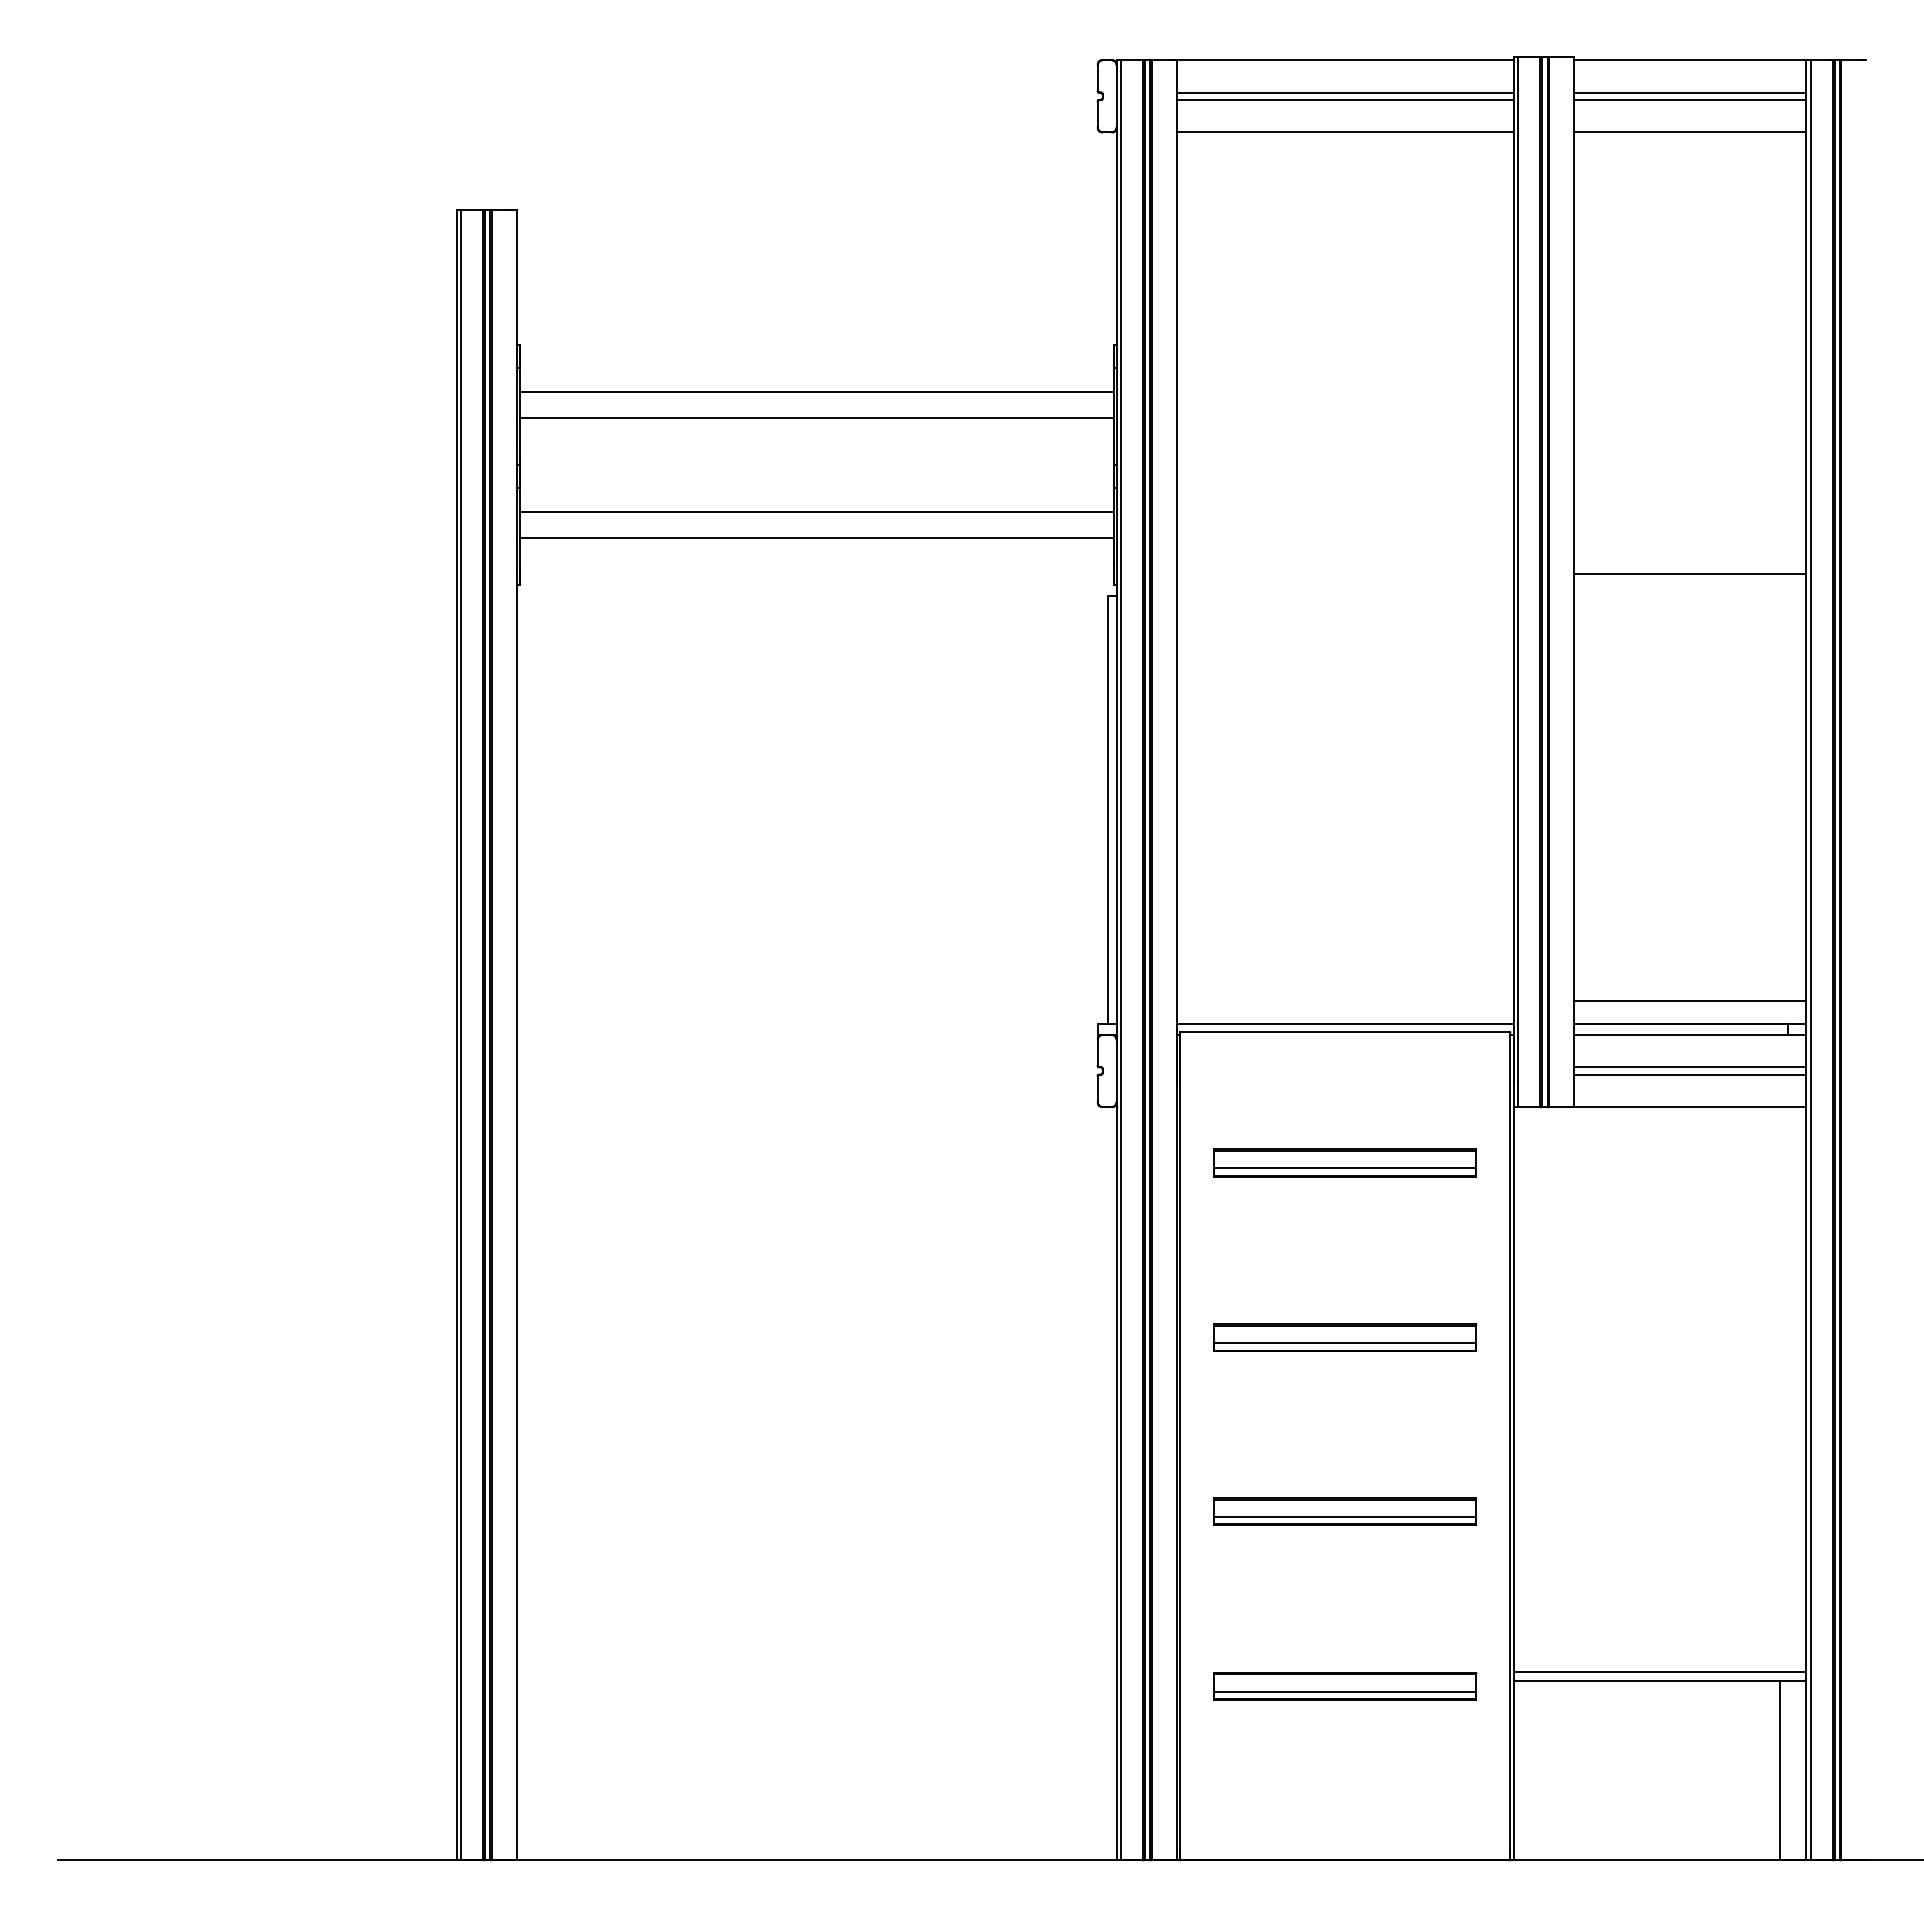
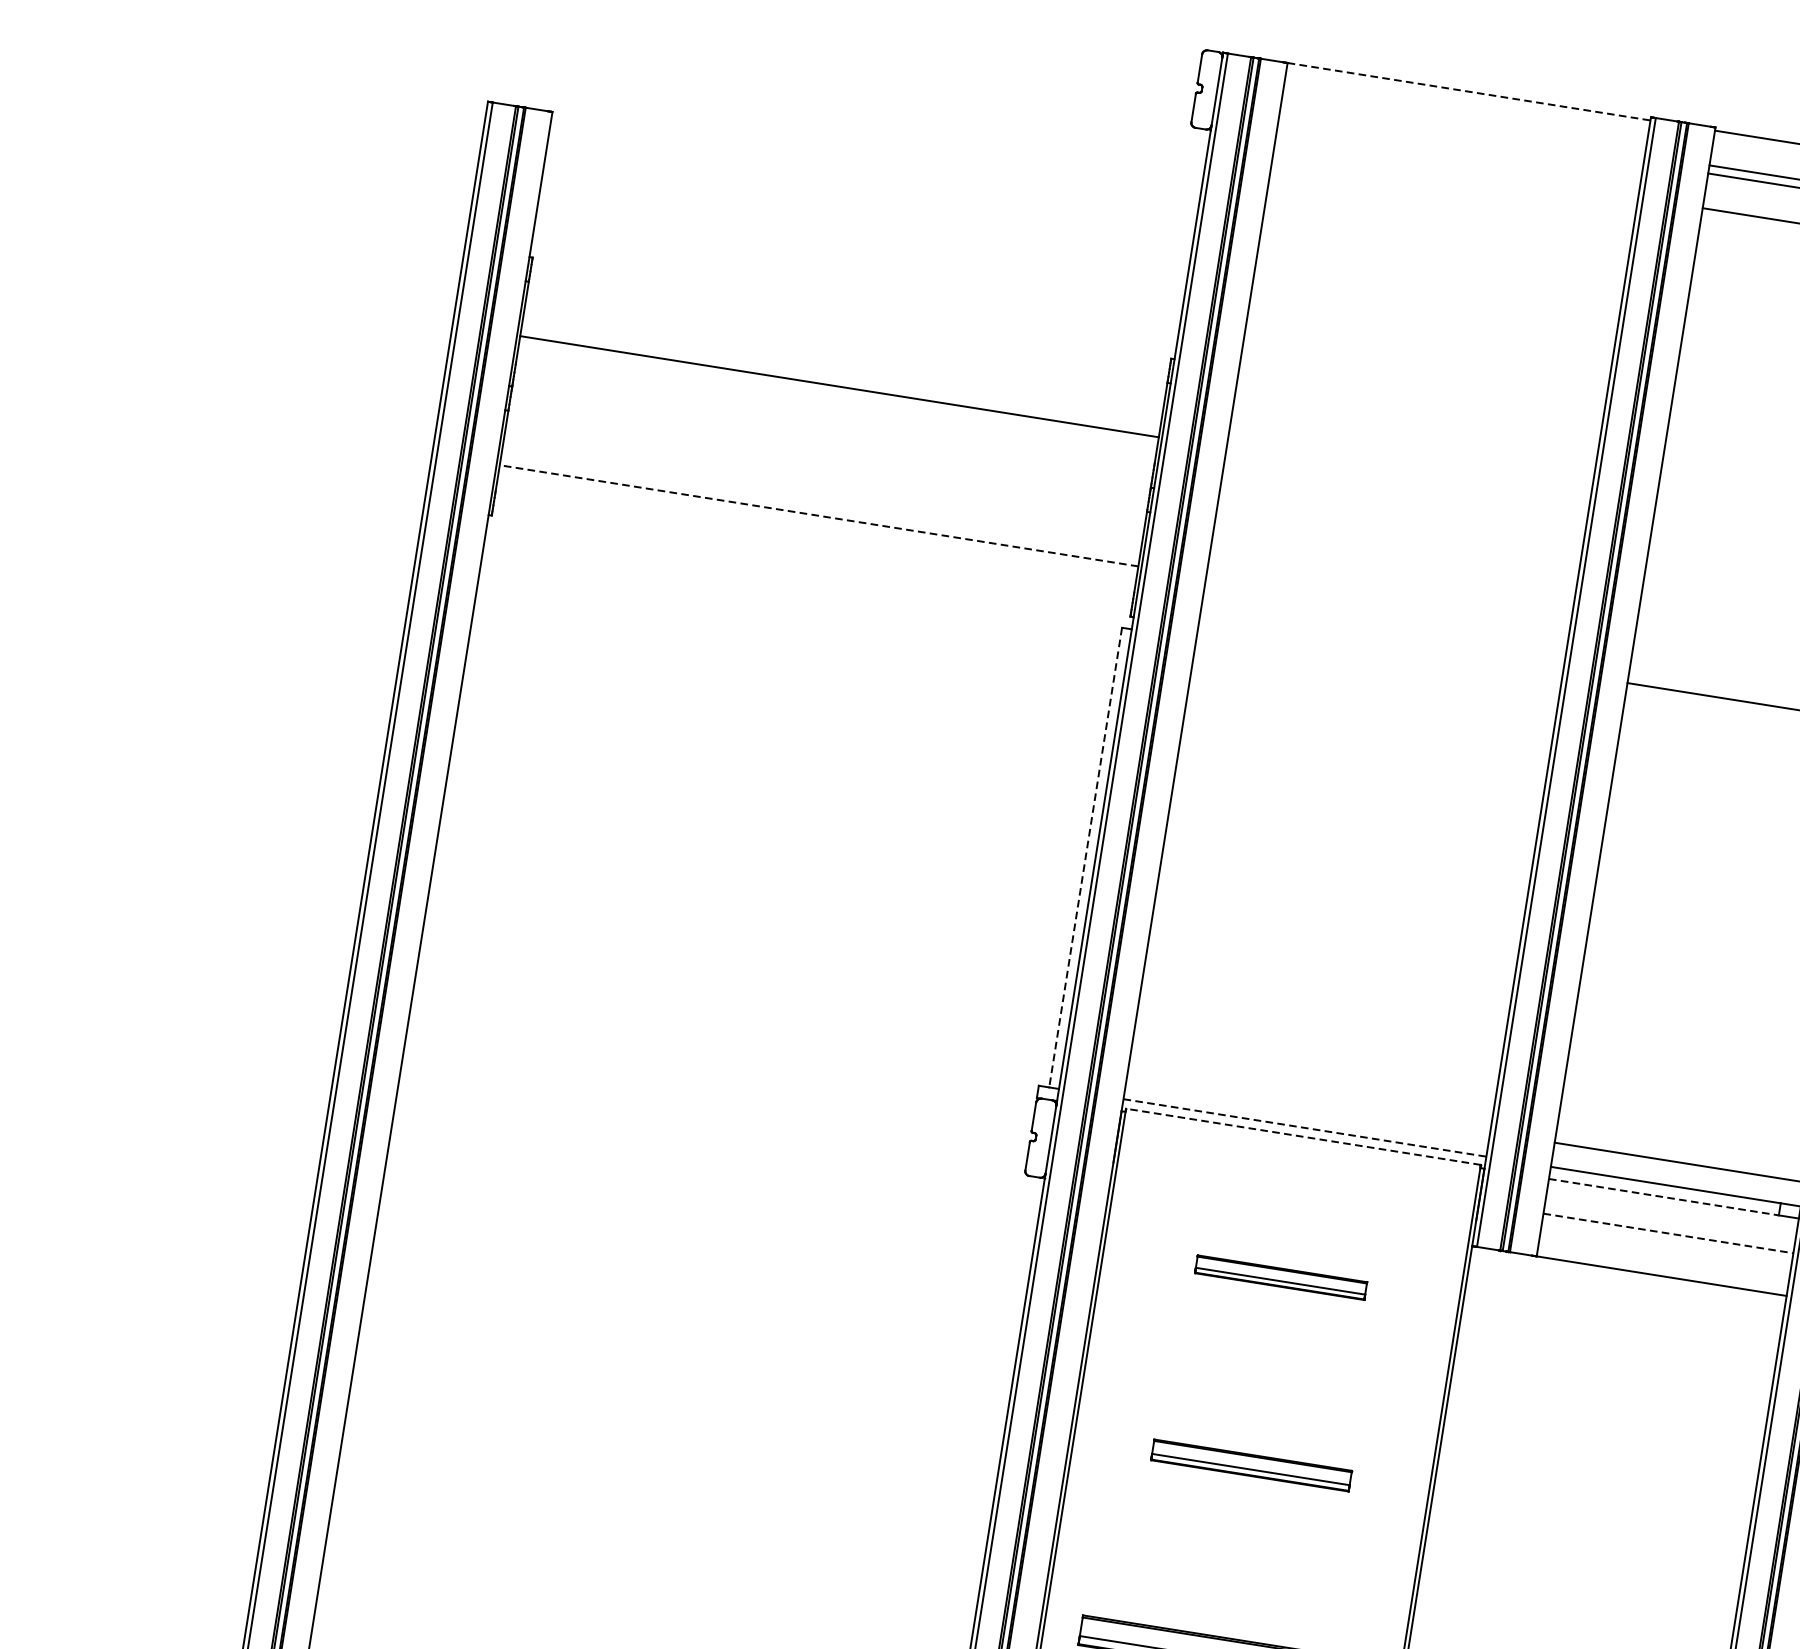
line: (1345, 60) -> (1469, 92), solid -> dashed
line: (1344, 92) -> (1462, 126), removed
line: (1344, 100) -> (1461, 134), removed
line: (1344, 132) -> (1455, 169), removed
line: (816, 392) -> (843, 358), removed
line: (816, 512) -> (823, 488), removed
line: (816, 538) -> (818, 516), solid -> dashed
line: (1107, 810) -> (1085, 858), solid -> dashed
line: (1345, 1023) -> (1305, 1127), solid -> dashed
line: (1345, 1032) -> (1303, 1137), solid -> dashed
line: (1680, 1034) -> (1663, 1196), solid -> dashed
line: (1690, 1067) -> (1668, 1233), solid -> dashed
line: (1689, 1074) -> (1666, 1241), removed
part: (1344, 1162) -> (1280, 1277), size x0.6
part: (1345, 1337) -> (1251, 1465), size x0.7

